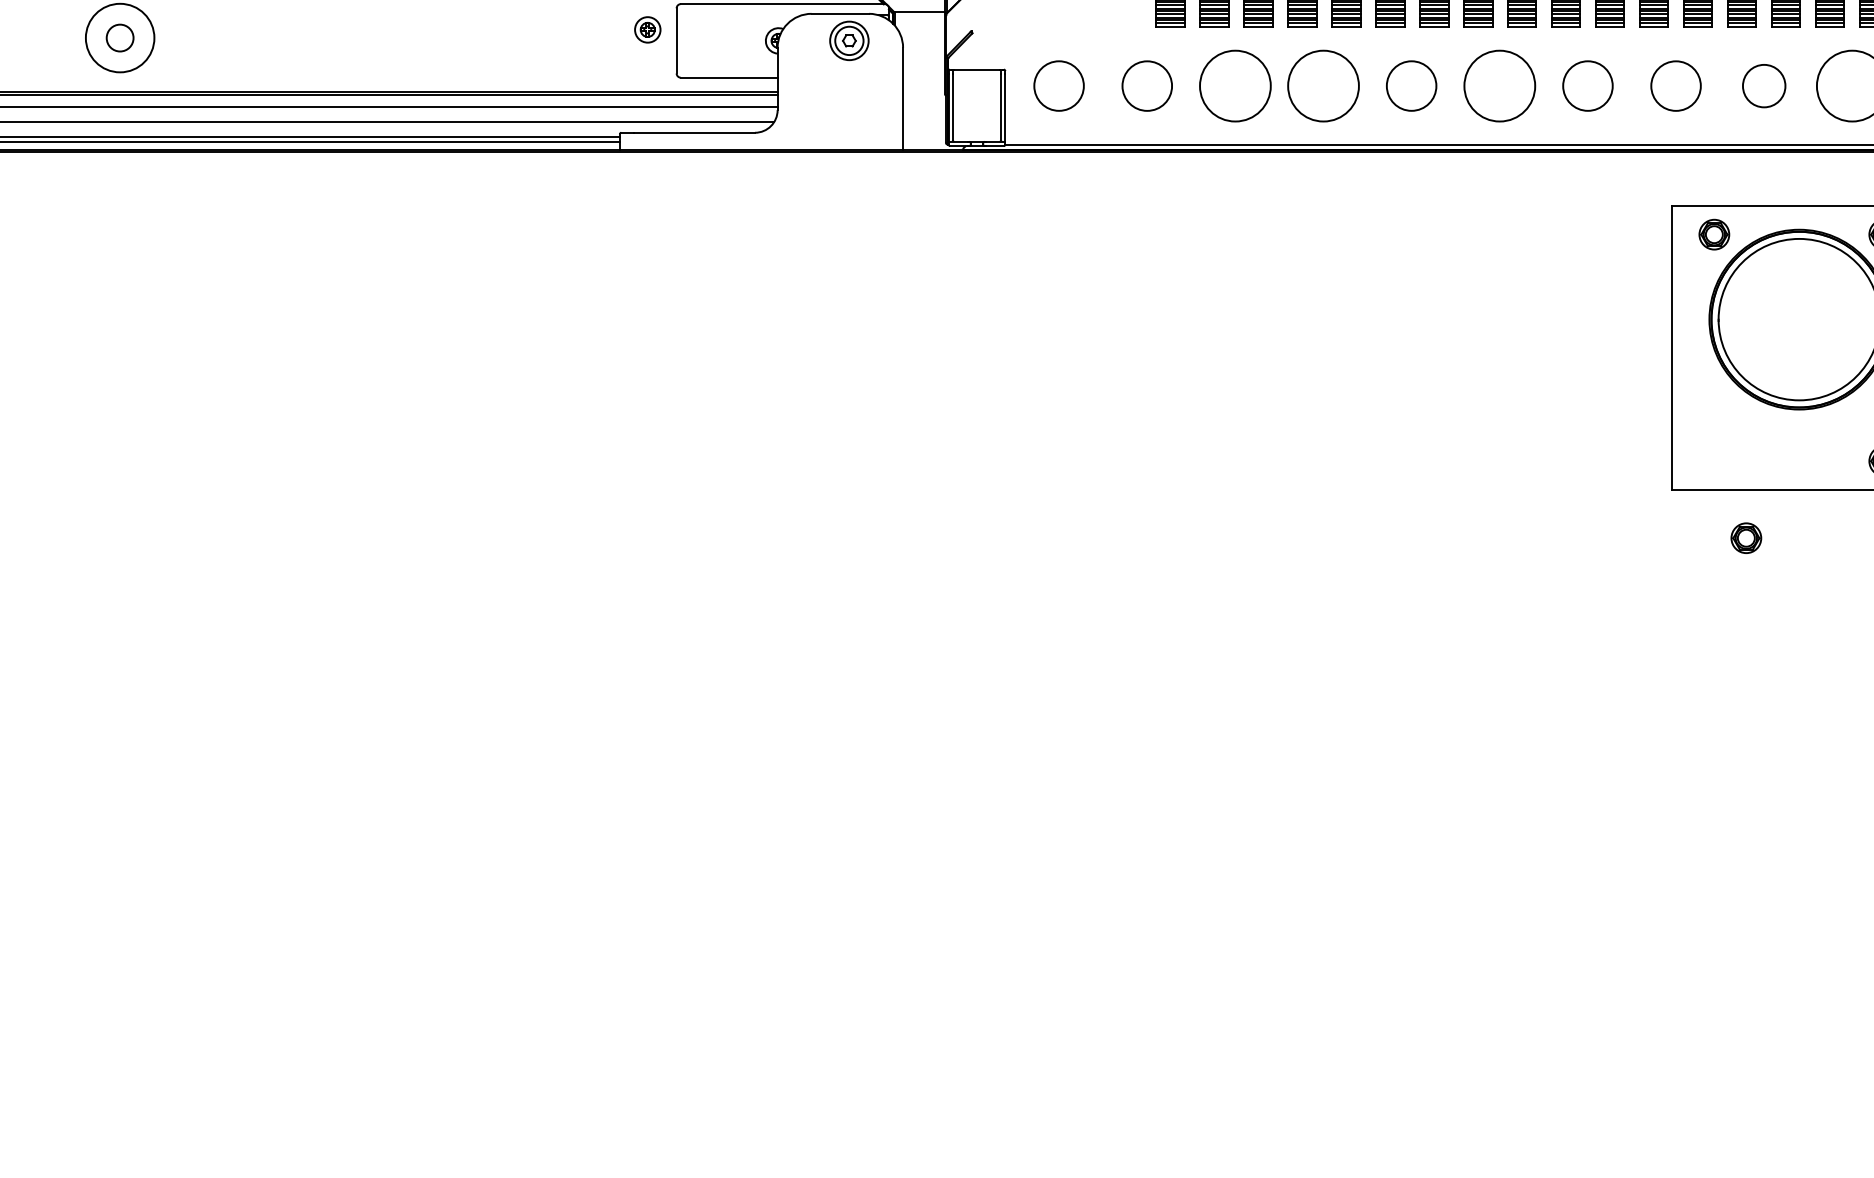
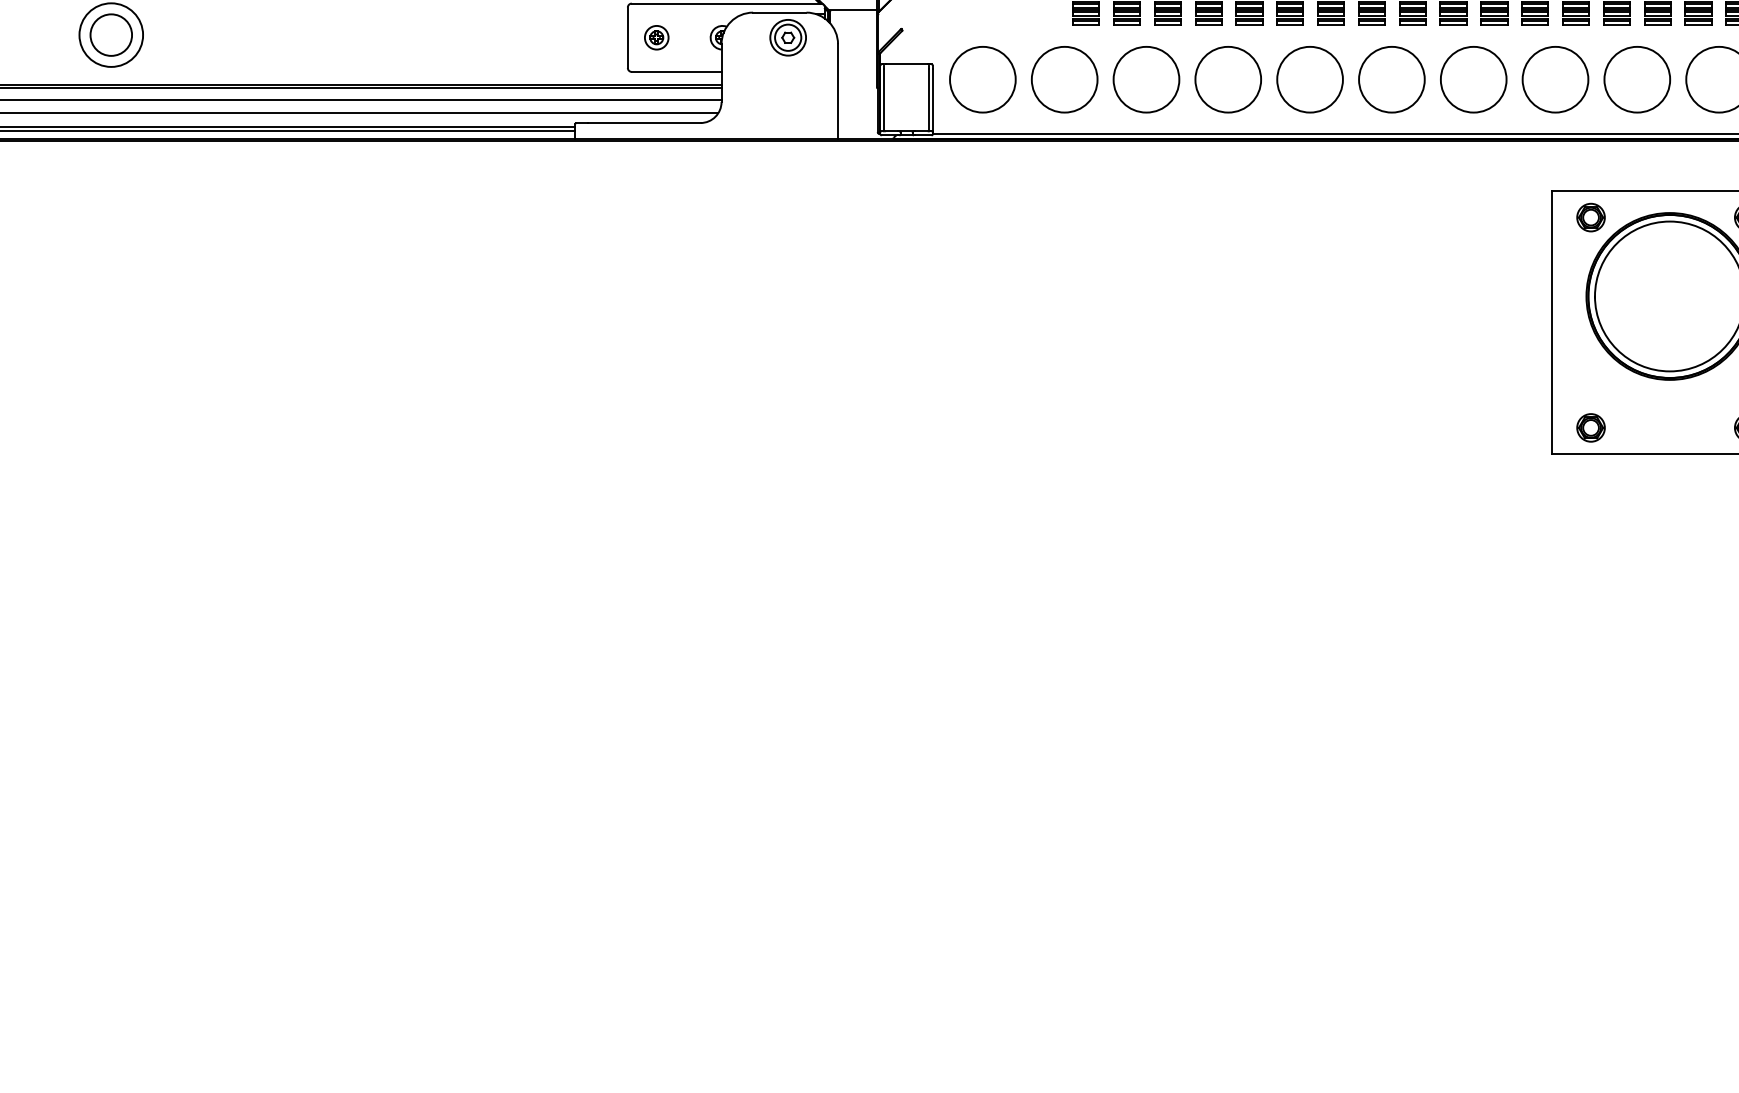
part: (647, 29) -> (656, 37), moved
circle: (119, 37) -> (110, 34), size x1.67
circle: (1058, 85) -> (982, 79), size x1.43
circle: (1146, 85) -> (1063, 79), size x1.43
circle: (1411, 85) -> (1309, 79), size x1.43
circle: (1587, 85) -> (1473, 79), size x1.43
circle: (1675, 85) -> (1554, 79), size x1.43
circle: (1763, 85) -> (1636, 79), size x1.67
part: (1746, 537) -> (1591, 427), moved

